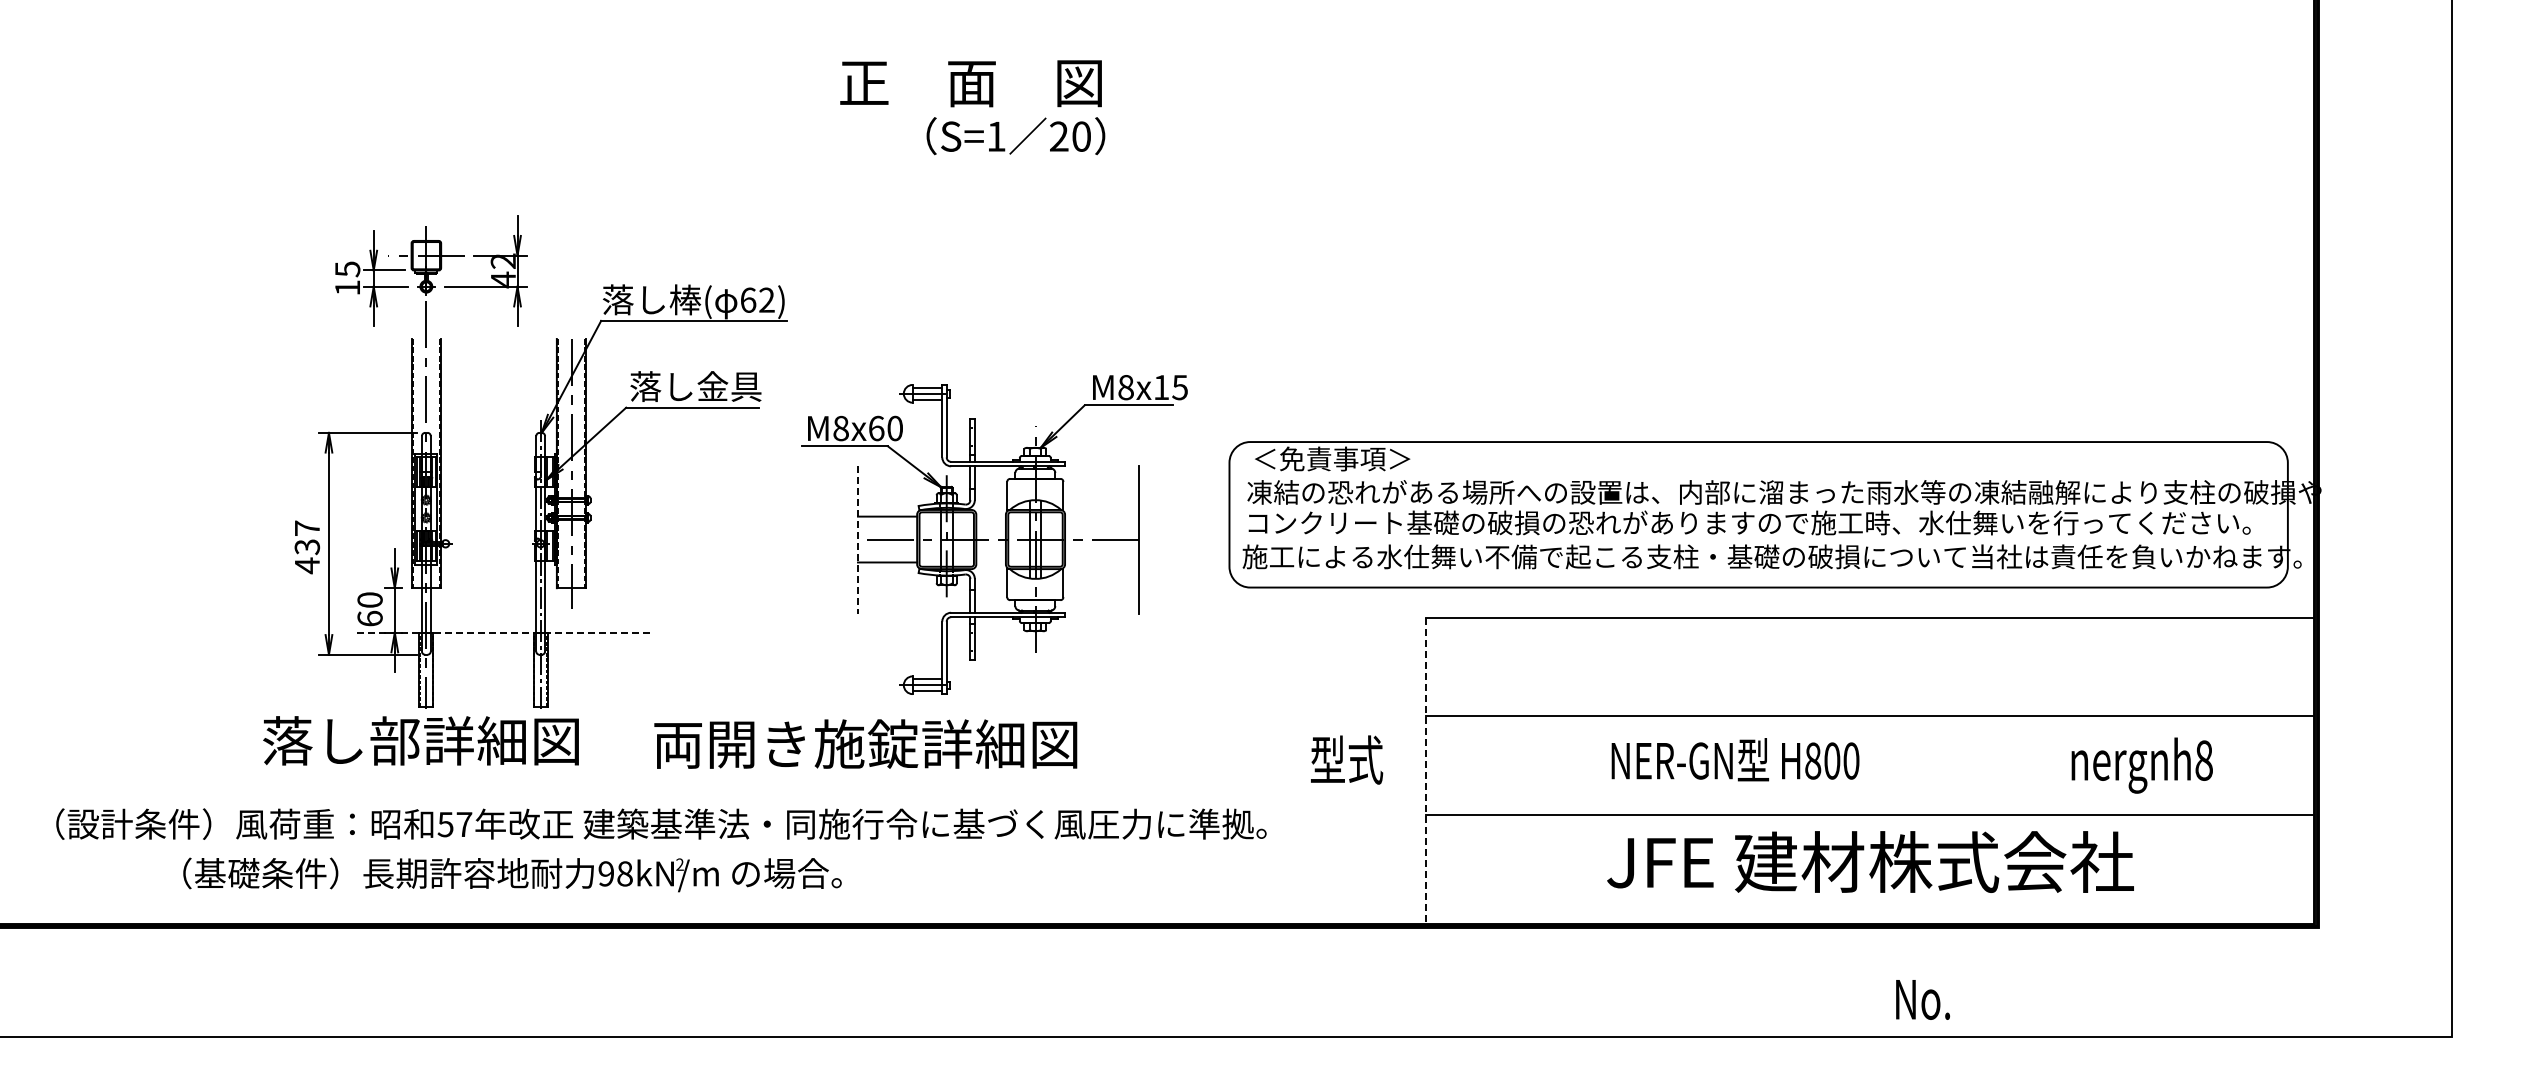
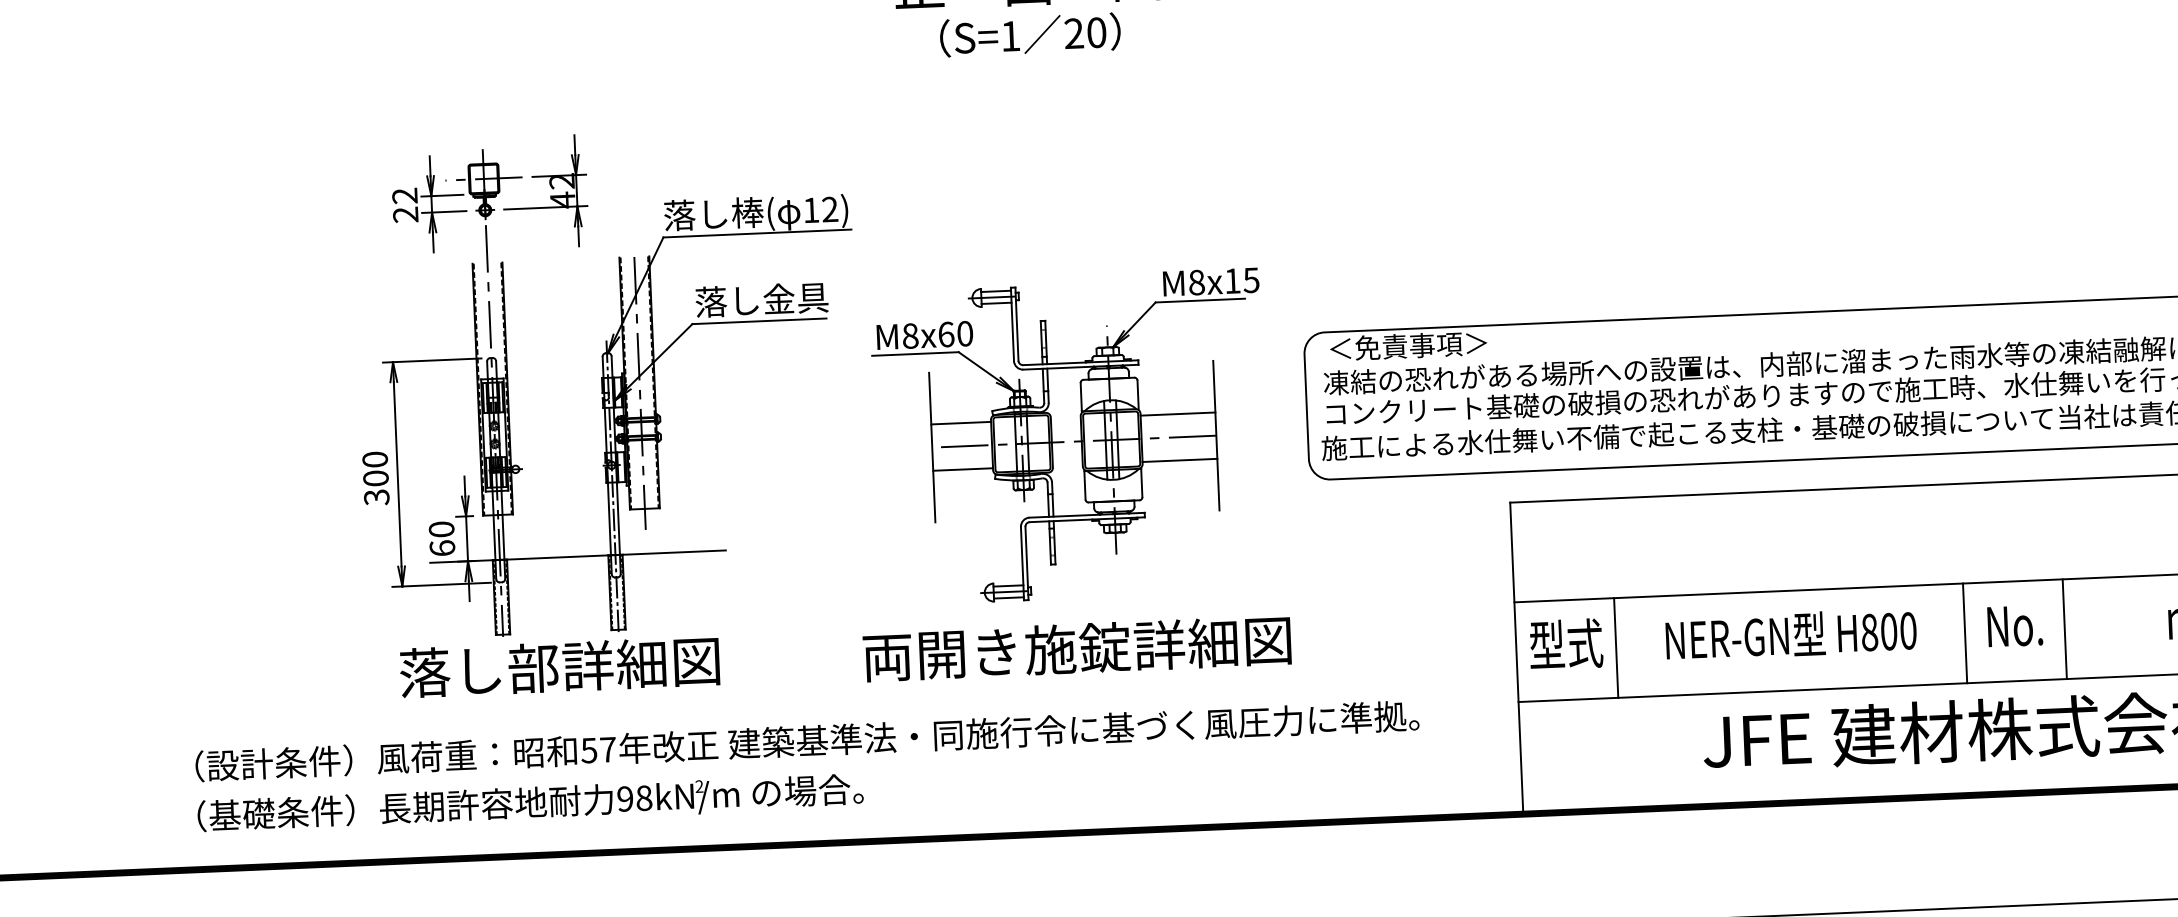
text: (1015, 136) -> (1029, 35), moved
text: (347, 278) -> (405, 205), 15 -> 22
text: (748, 299) -> (811, 209), 62) -> 12)
line: (1102, 516) -> (1178, 413), added
line: (857, 539) -> (931, 447), dashed -> solid
text: (307, 547) -> (376, 478), 437 -> 300
line: (1102, 562) -> (1180, 460), added
line: (504, 632) -> (578, 556), dashed -> solid
text: (420, 740) -> (559, 666), moved
text: (865, 743) -> (1076, 648), moved
text: (1347, 759) -> (1566, 643), moved
text: (1735, 759) -> (1791, 634), moved
line: (1525, 765) -> (1616, 647), added
line: (1870, 765) -> (1965, 633), added
line: (1968, 765) -> (2064, 628), added
line: (1426, 770) -> (1516, 656), dashed -> solid
text: (661, 823) -> (807, 740), moved
text: (512, 874) -> (530, 803), moved
text: (1922, 999) -> (2014, 625), moved

